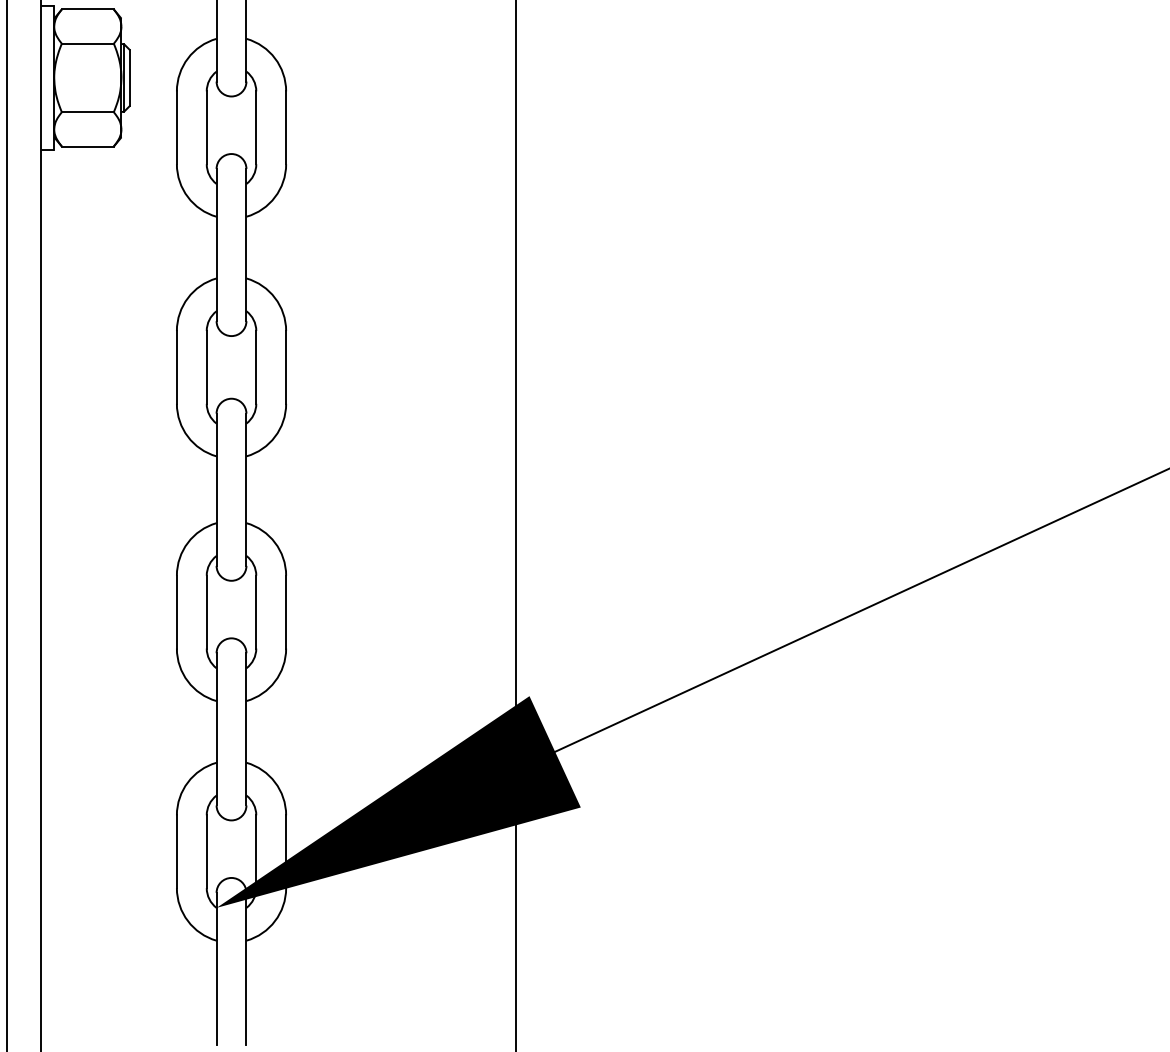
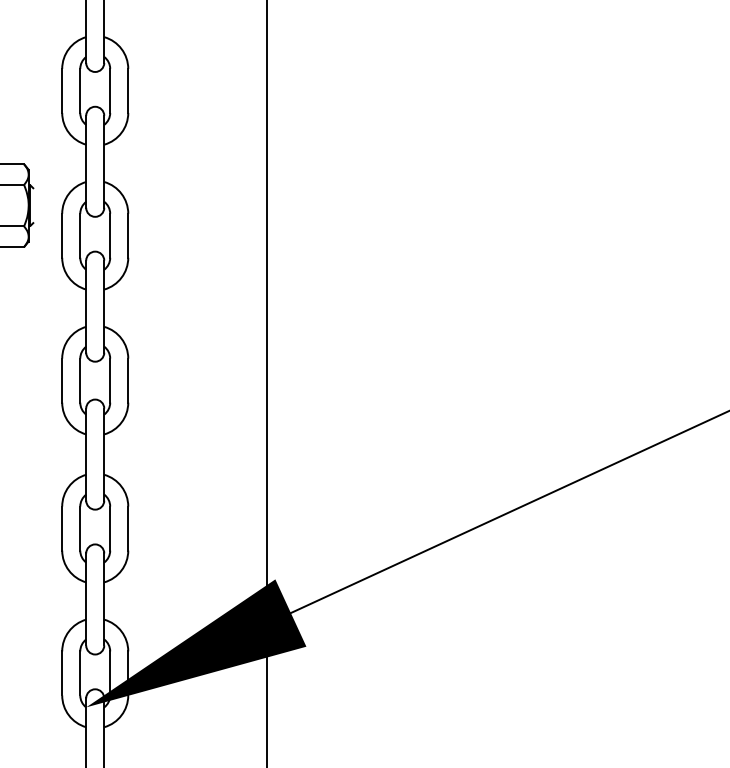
line: (129, 77) -> (33, 205), removed

